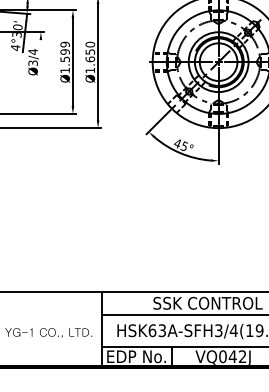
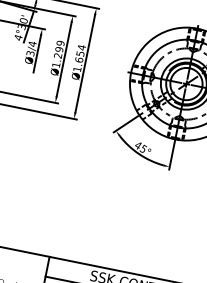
text: (90, 44) -> (81, 47), Ø1.650 -> Ø1.654
text: (64, 59) -> (57, 55), Ø1.599 -> Ø1.299
line: (40, 62) -> (36, 54), added

